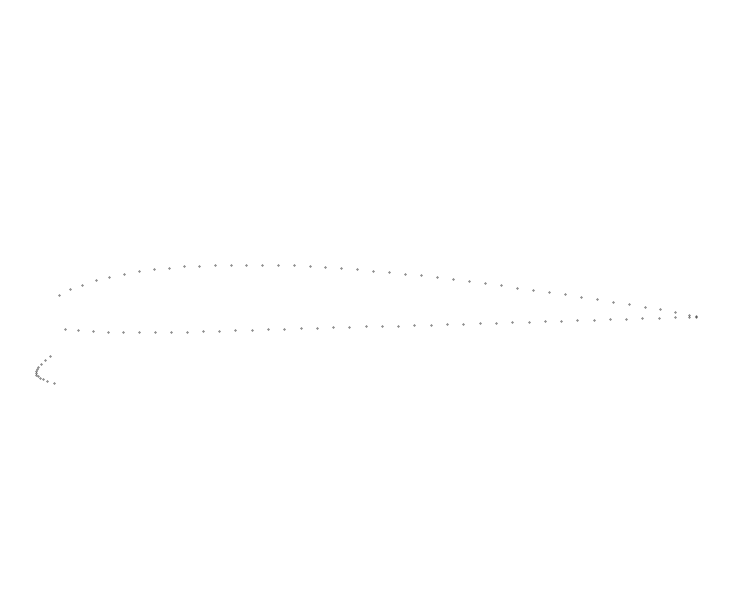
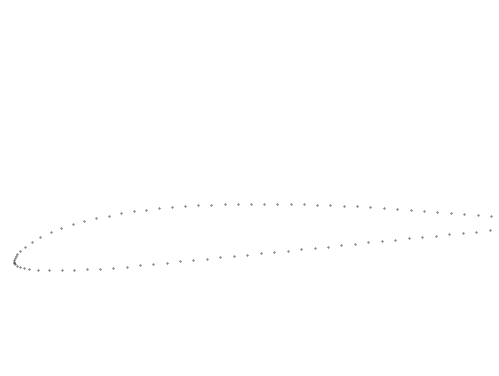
part: (45, 369) -> (21, 258), moved

